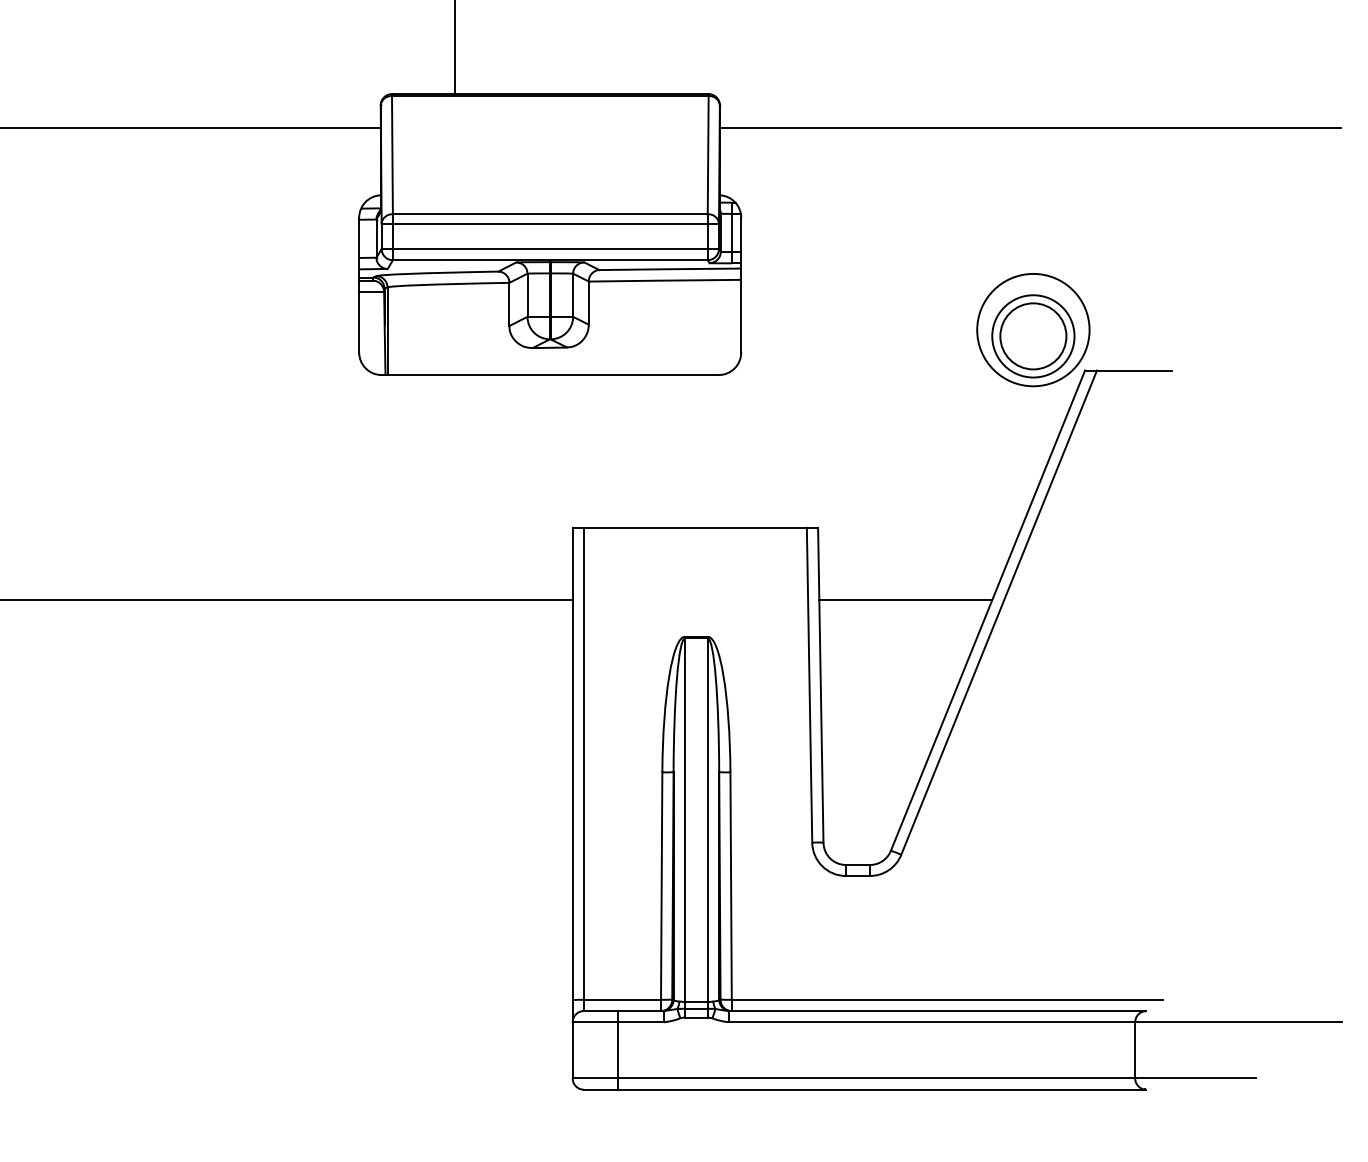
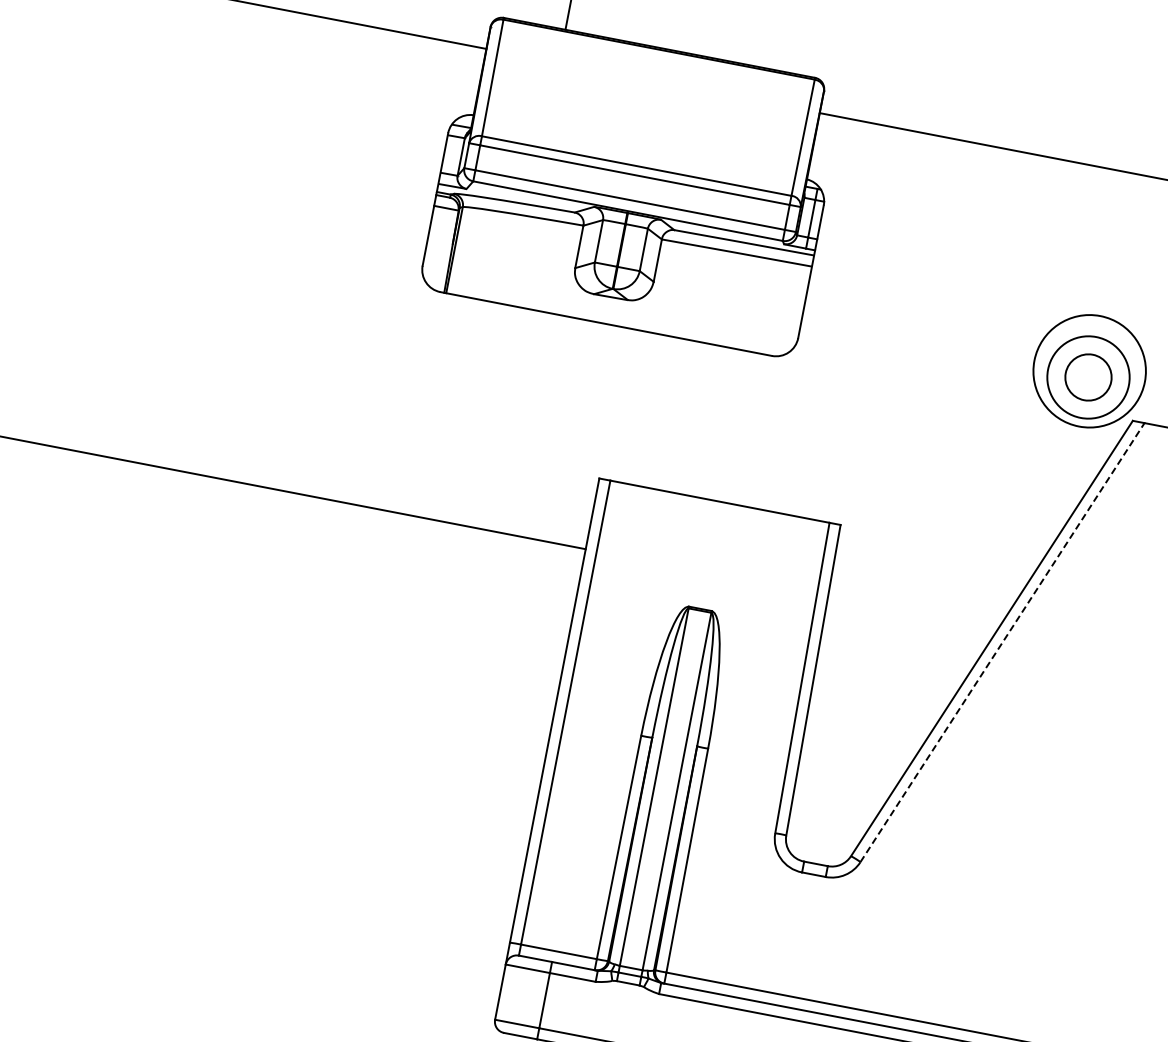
circle: (1033, 336) -> (1088, 377), size x0.7
line: (905, 599) -> (912, 611), removed
line: (999, 612) -> (1002, 642), solid -> dashed

